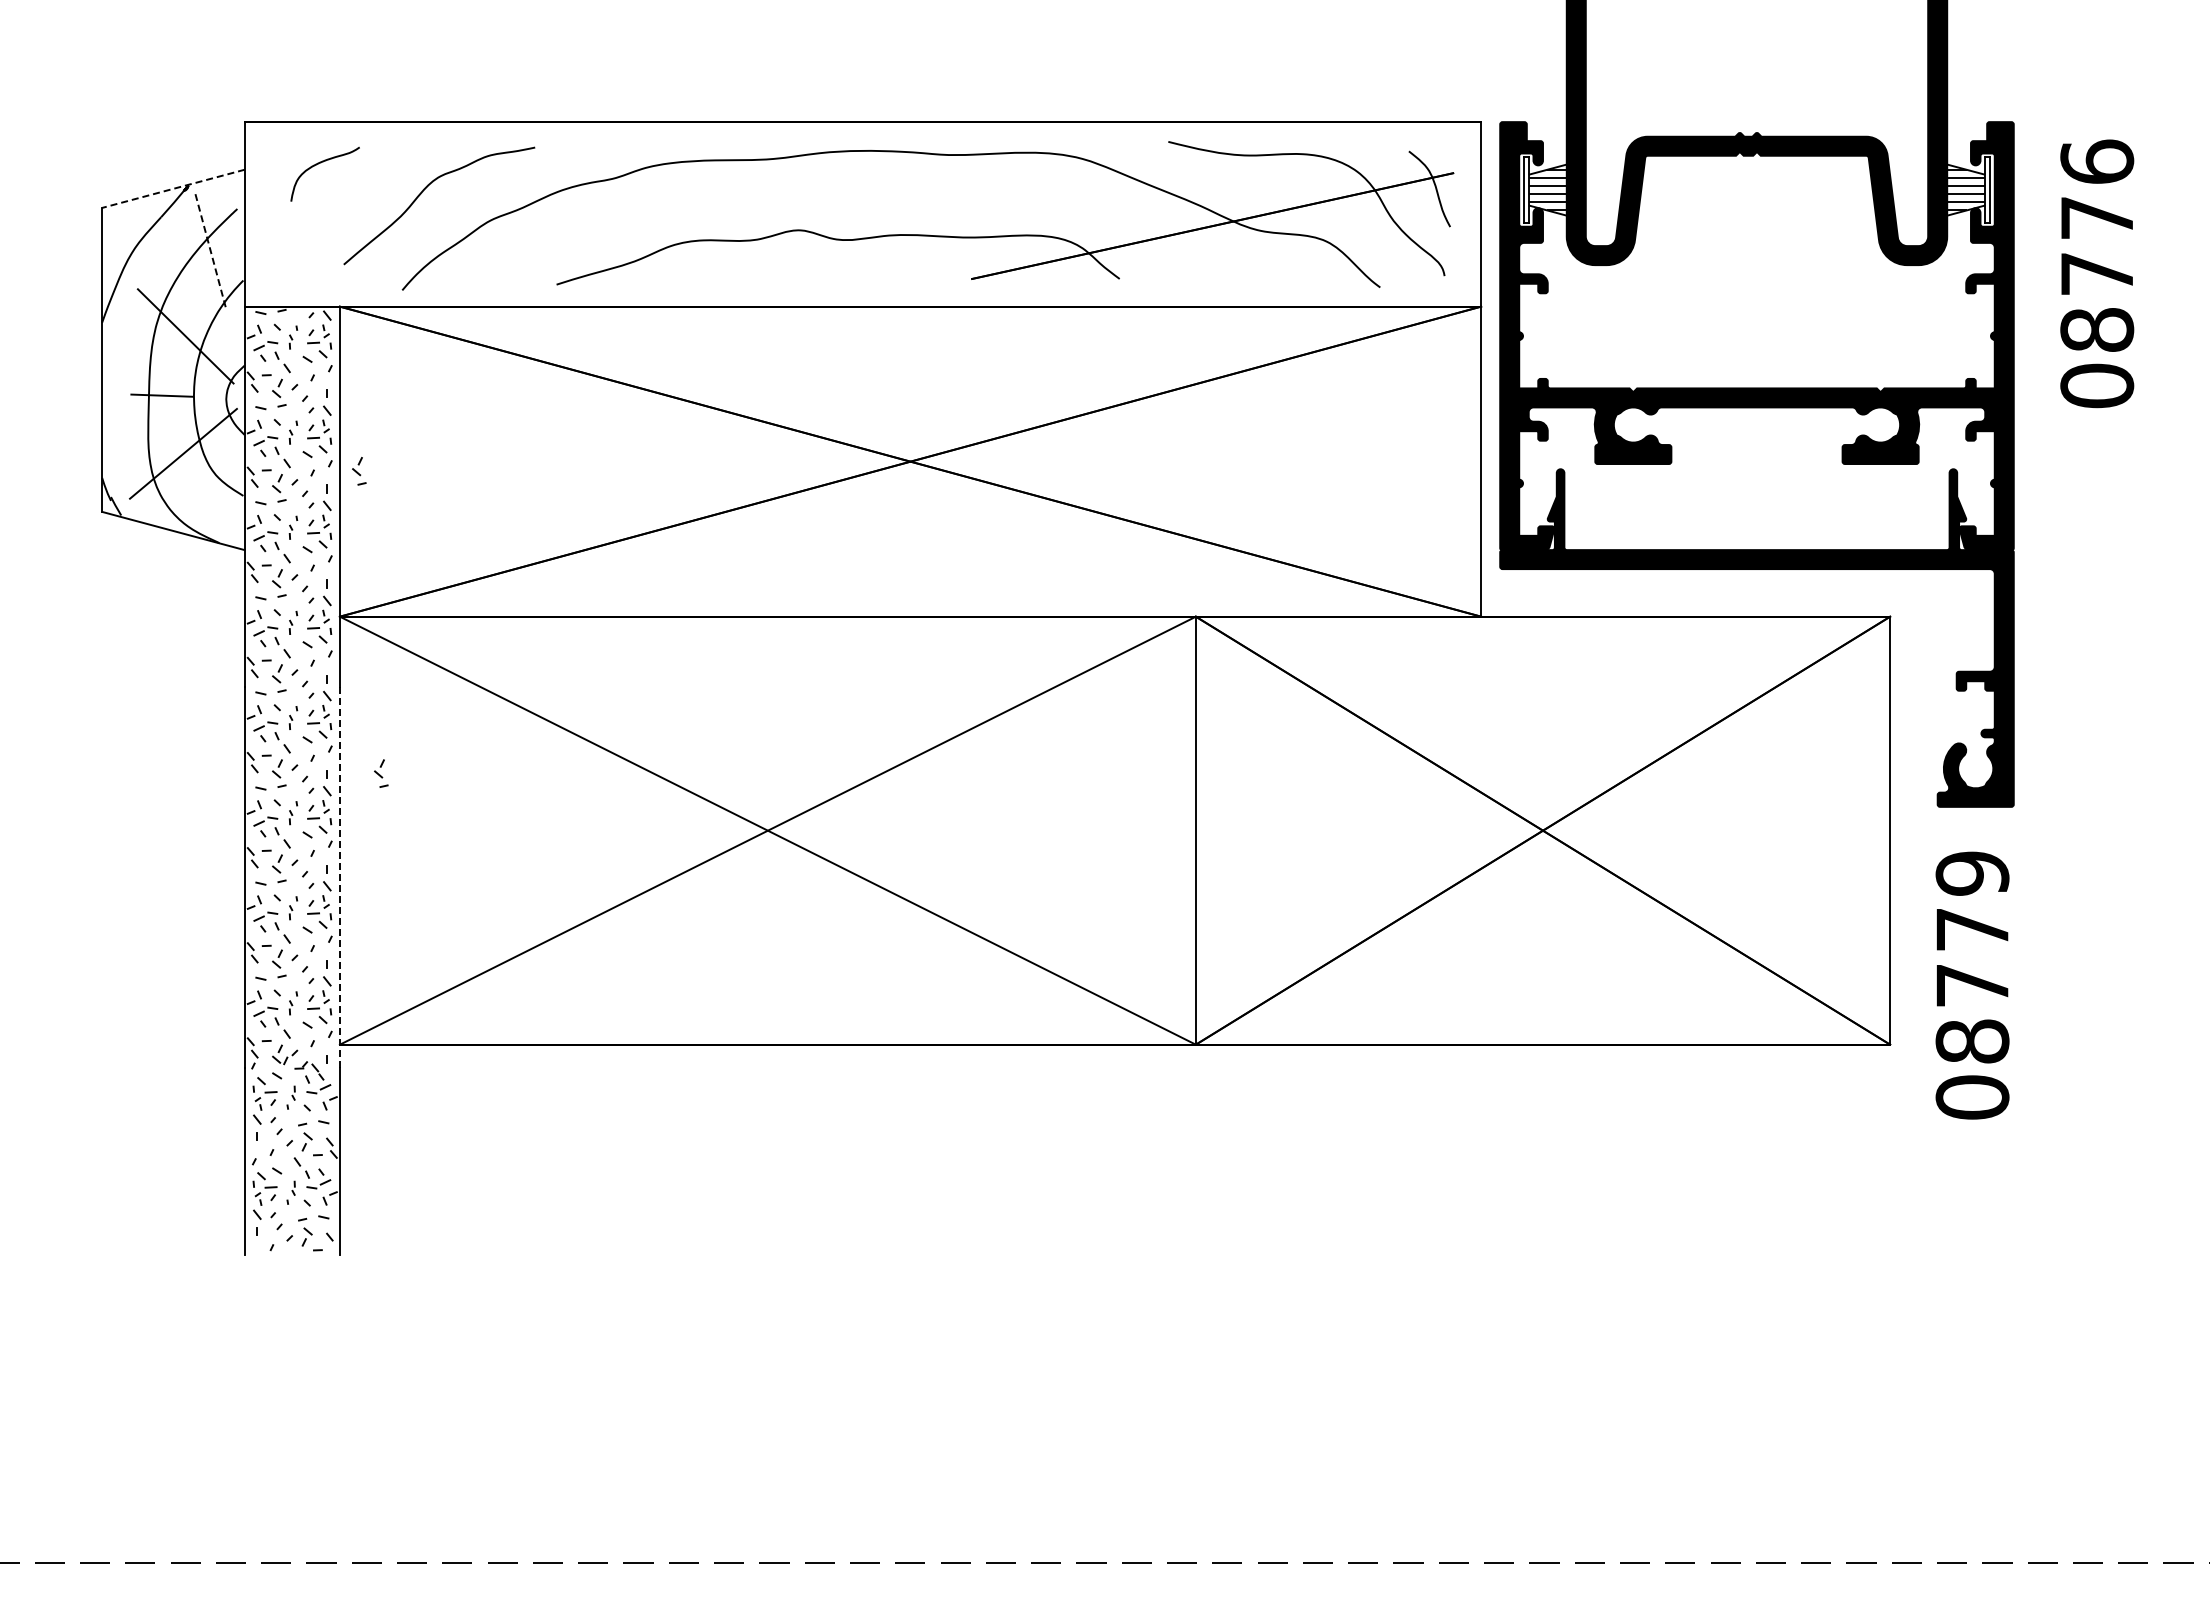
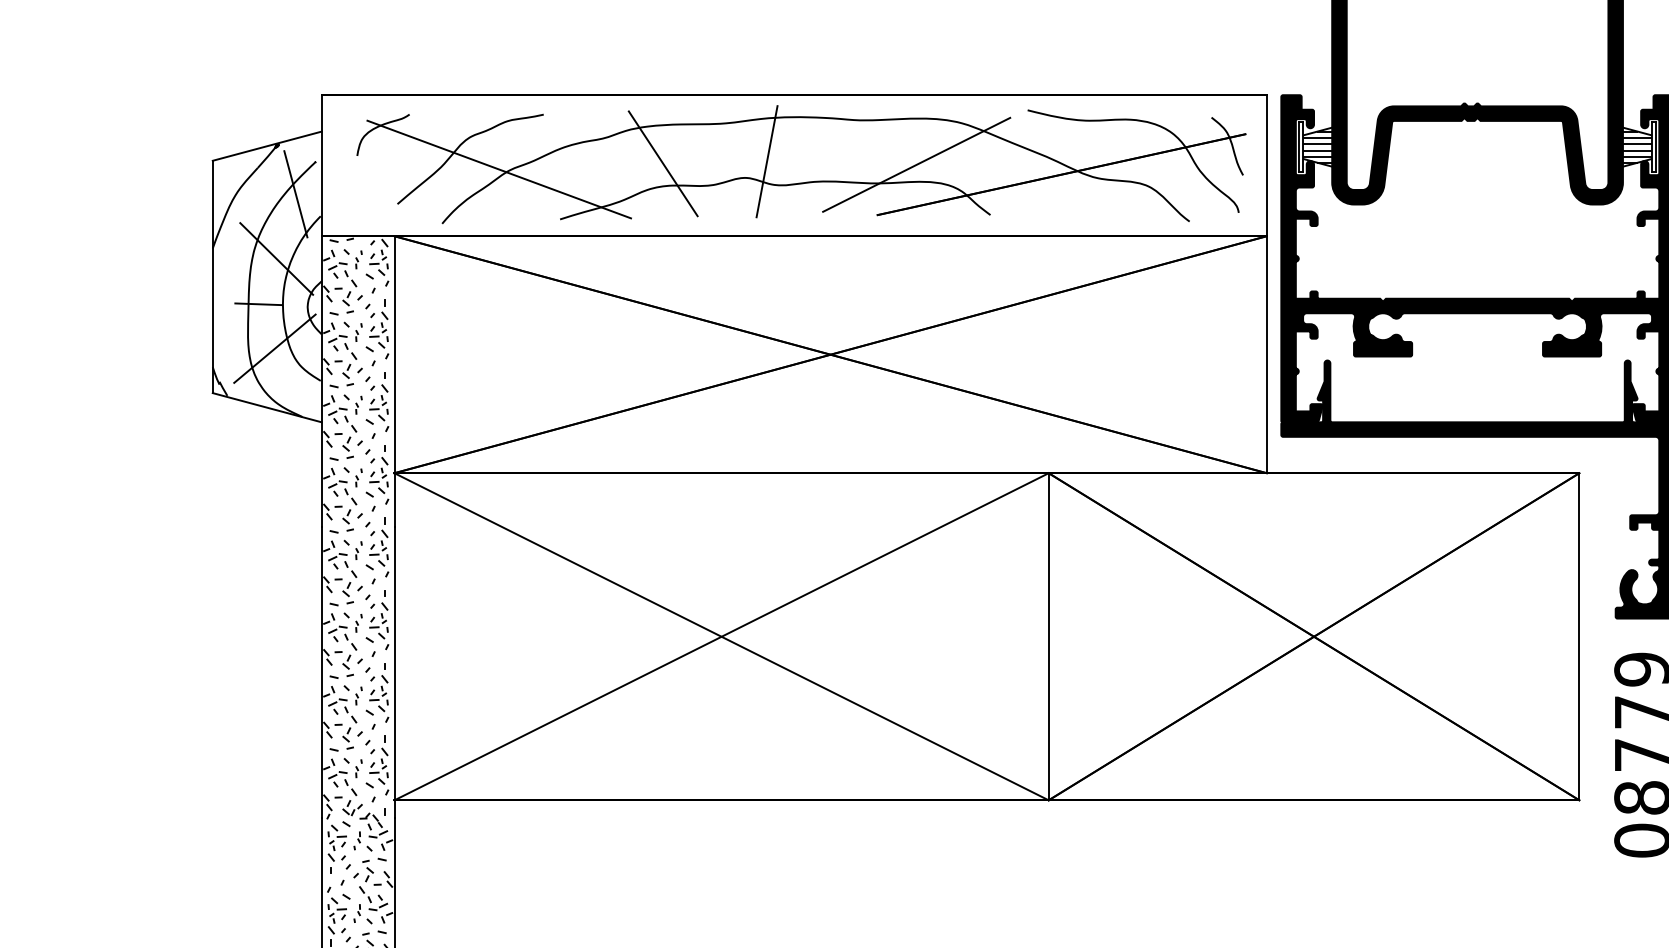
line: (173, 188) -> (267, 145), dashed -> solid
line: (827, 208) -> (767, 161), added
line: (691, 211) -> (663, 163), added
line: (1022, 212) -> (916, 164), added
line: (476, 219) -> (498, 169), added
line: (210, 251) -> (295, 194), dashed -> solid
part: (359, 471) -> (409, 362), removed
part: (381, 773) -> (426, 593), removed
line: (339, 877) -> (394, 672), dashed -> solid

